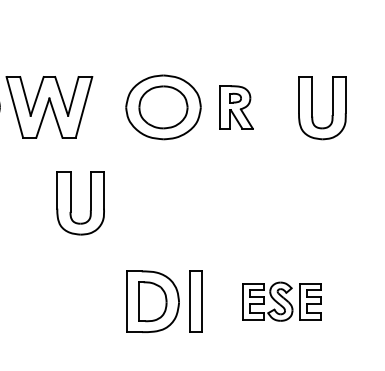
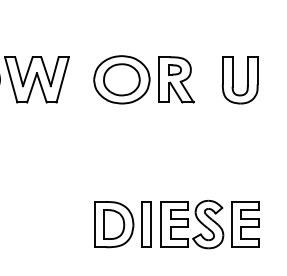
part: (236, 106) -> (176, 79), size x1.43
part: (71, 203) -> (53, 151), removed
part: (281, 301) -> (209, 224), size x1.67

